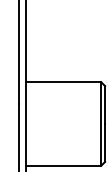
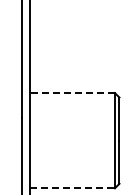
line: (63, 82) -> (72, 93), solid -> dashed
line: (63, 166) -> (72, 188), solid -> dashed

